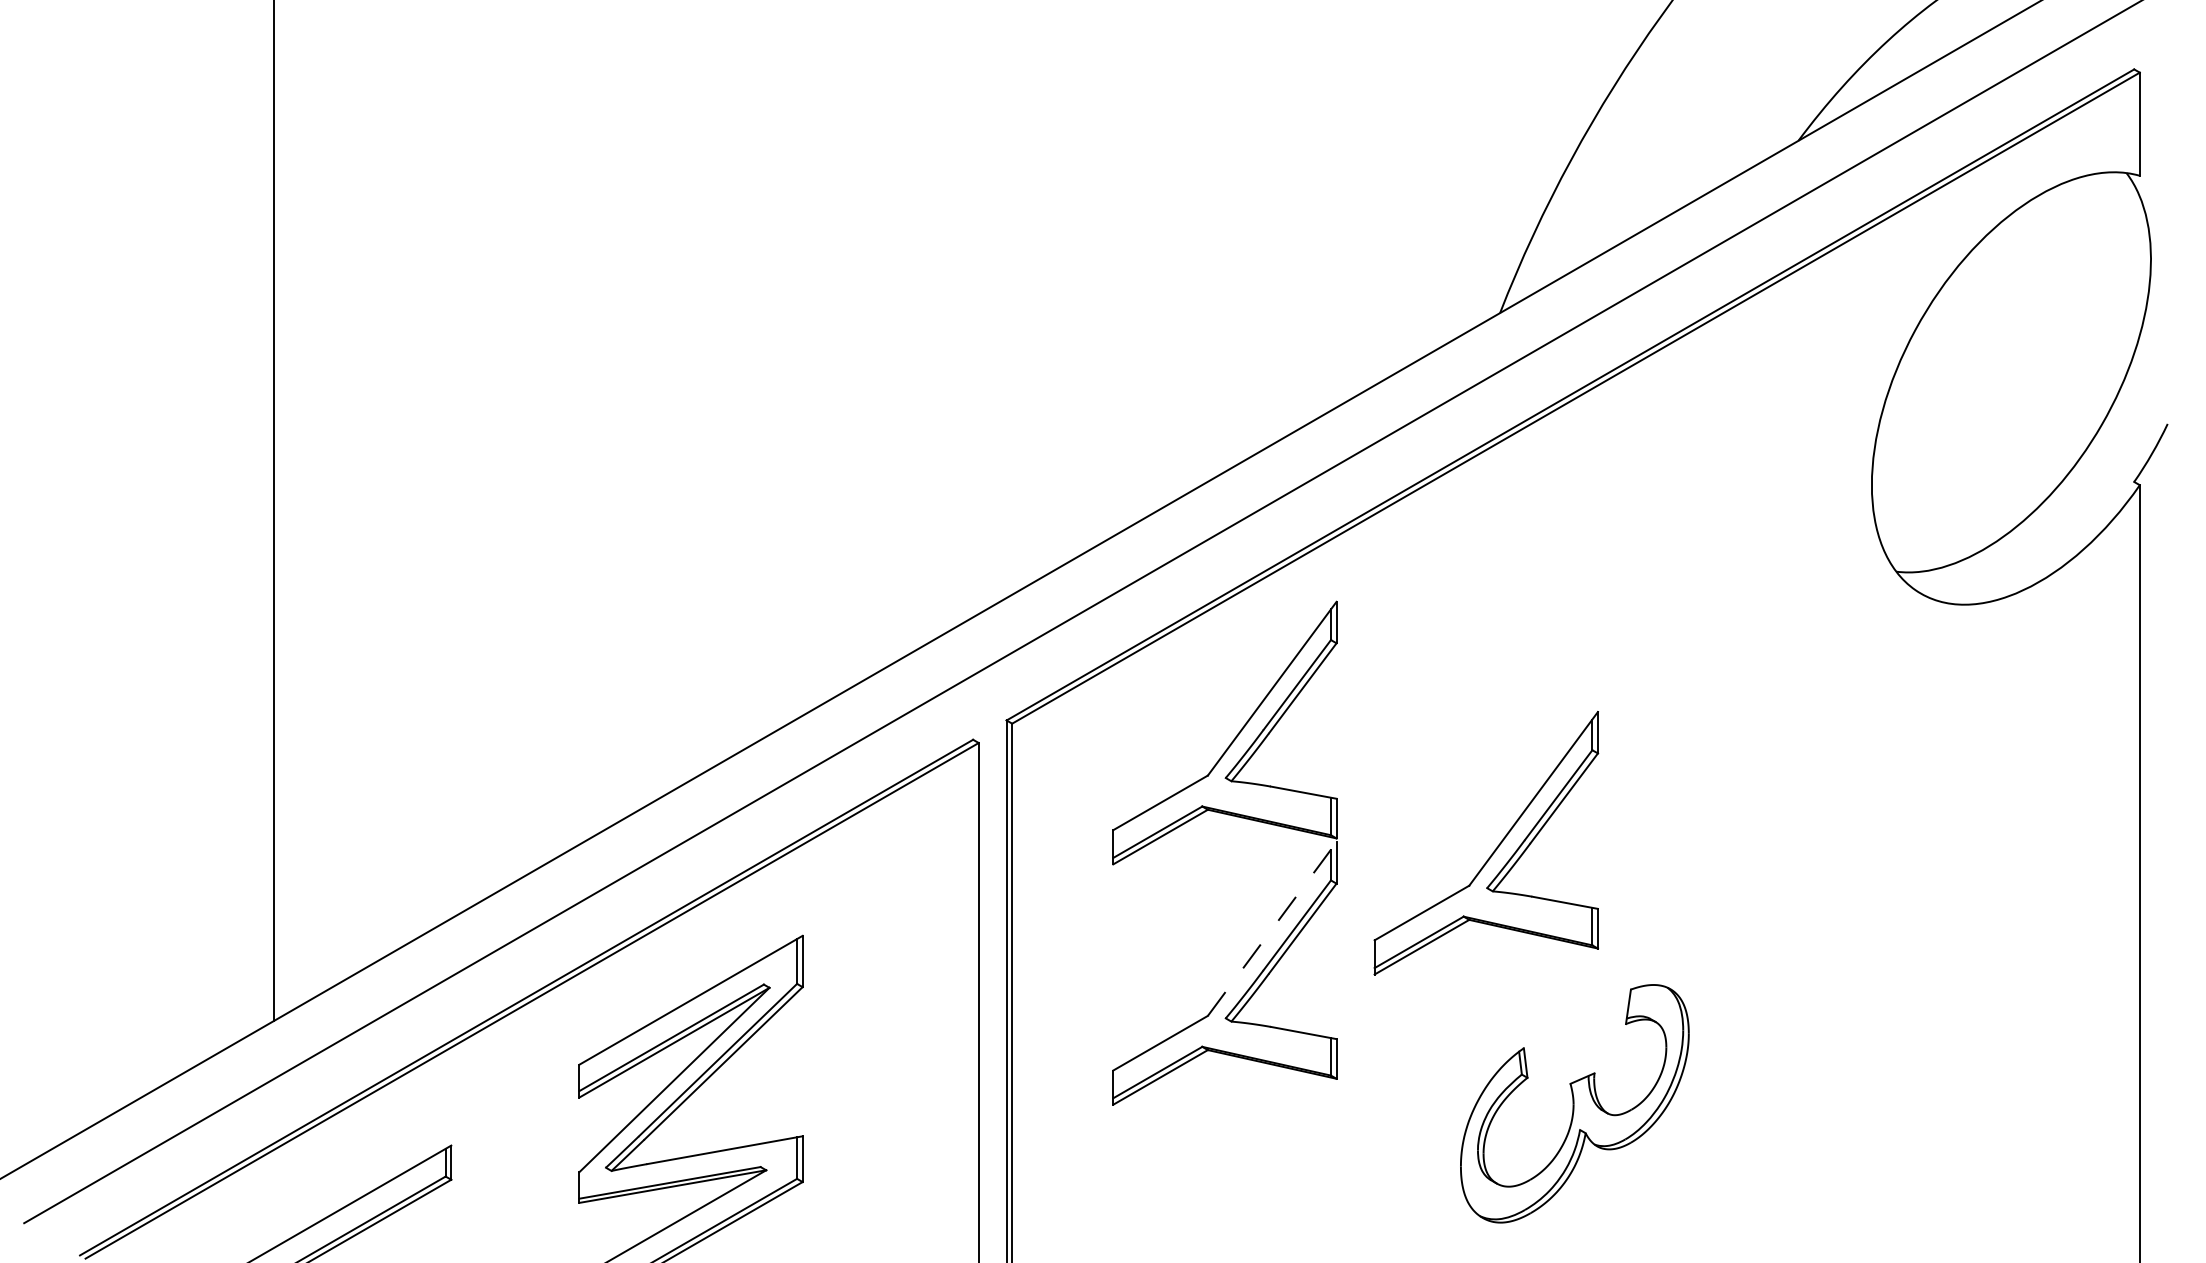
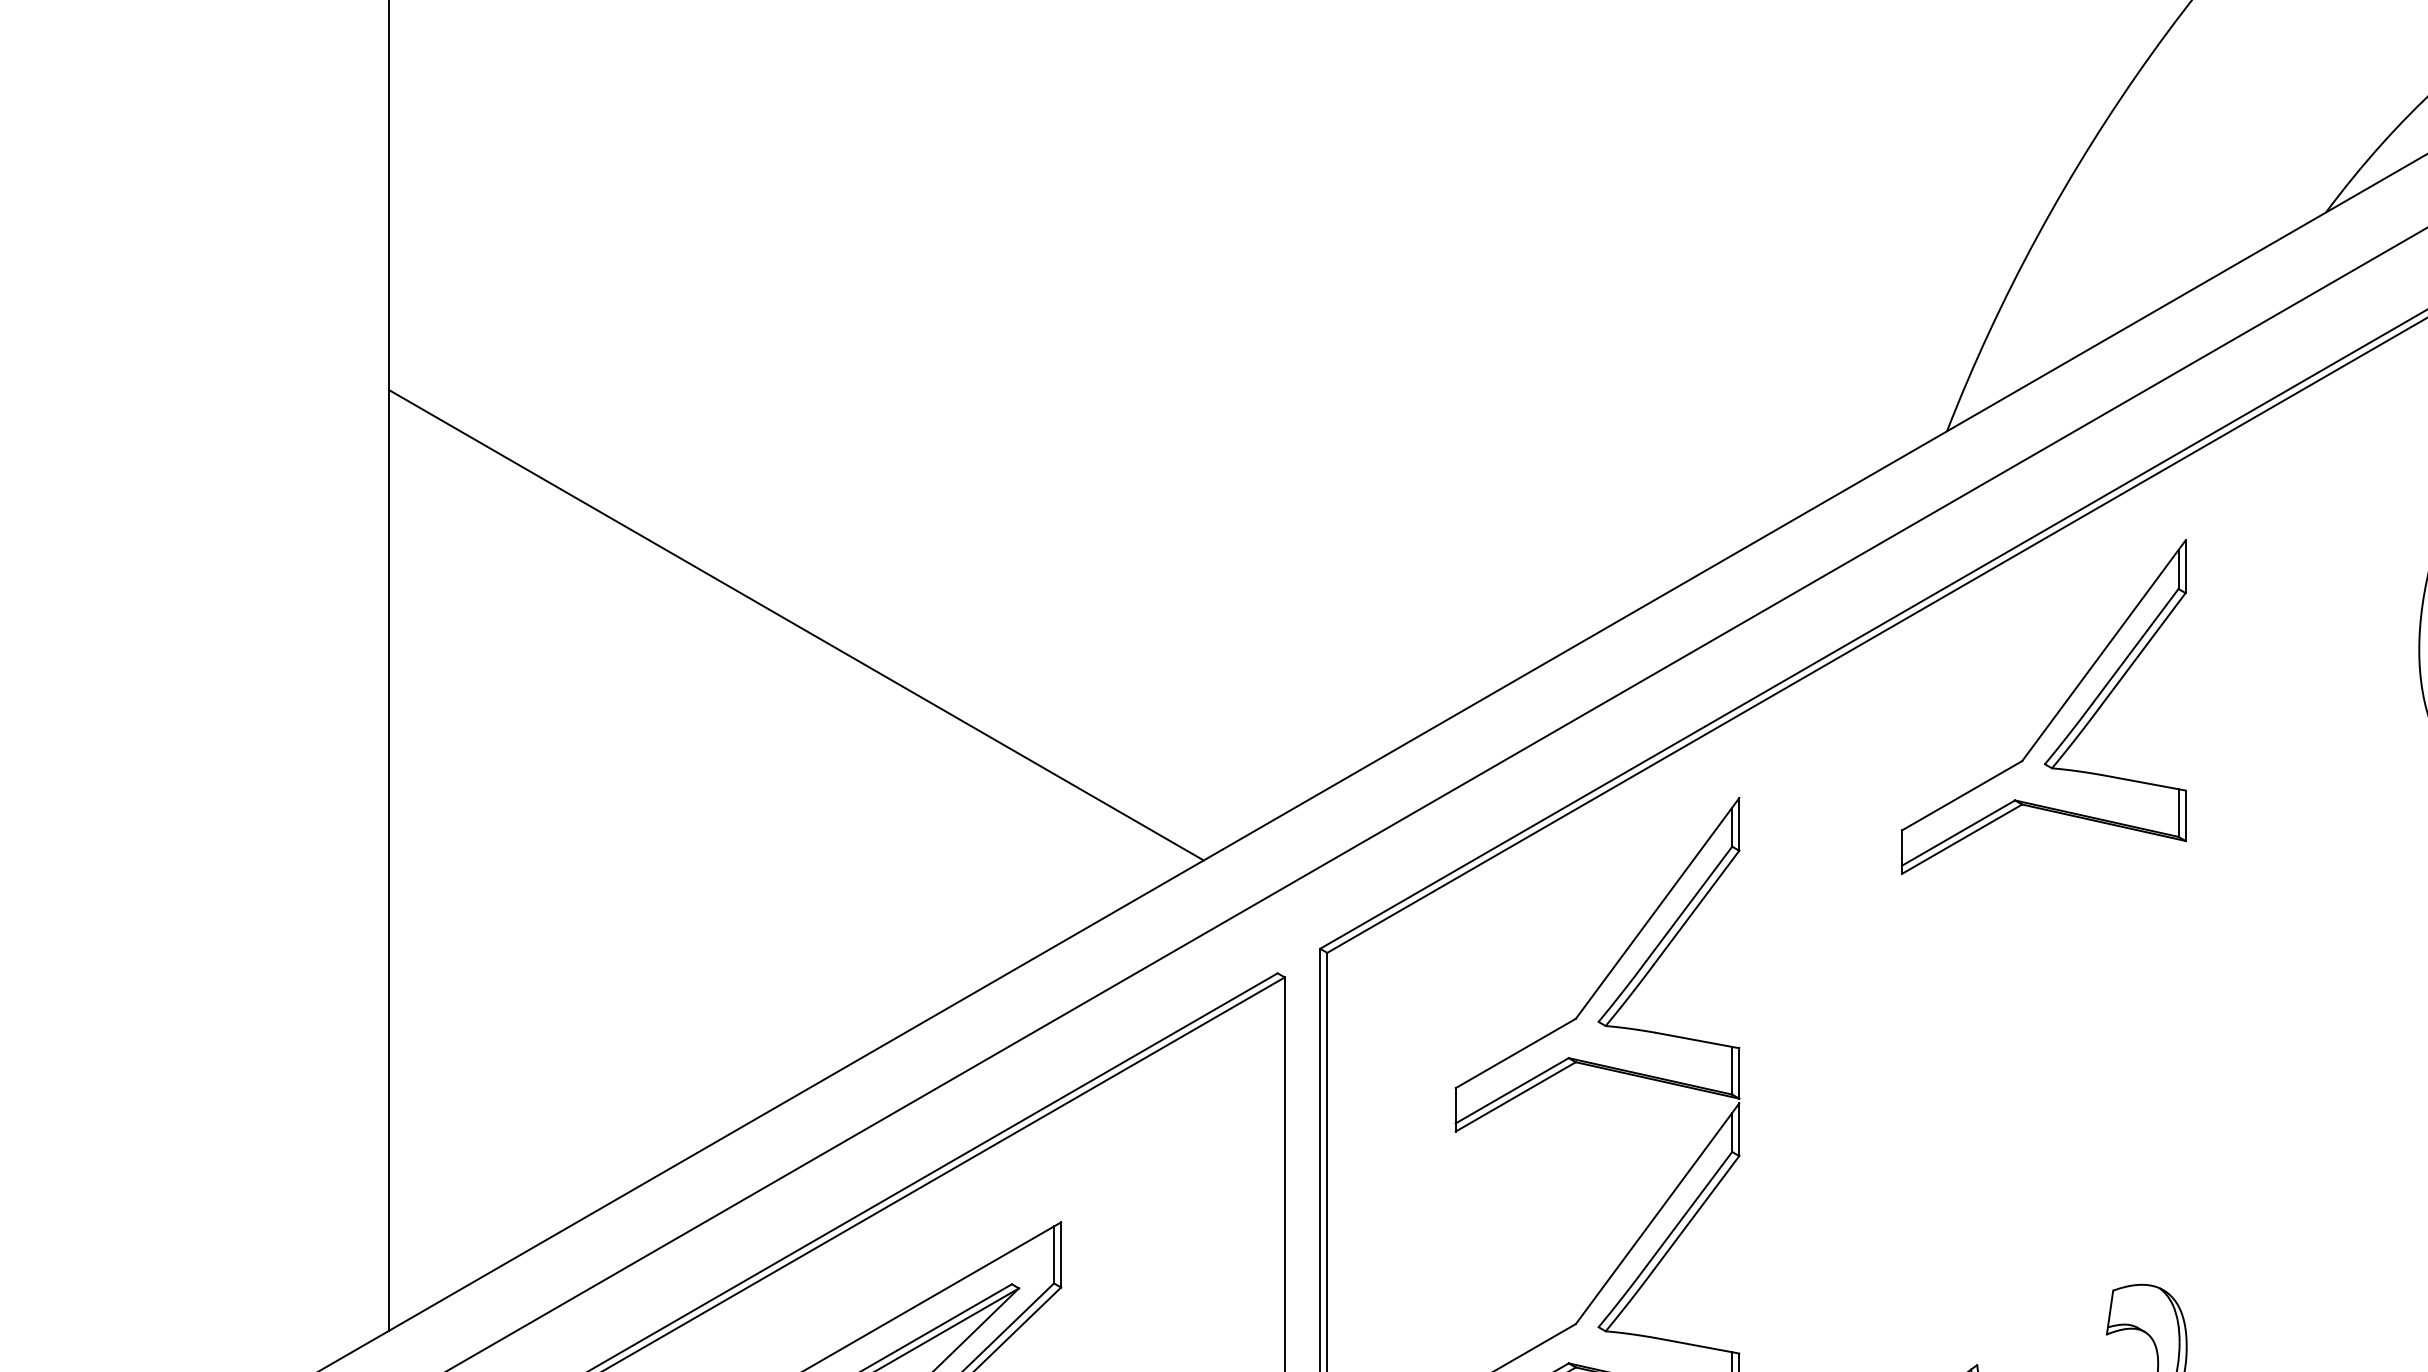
line: (593, 465) -> (795, 624), added
part: (1494, 849) -> (2054, 715), moved
line: (1272, 928) -> (1657, 1213), dashed -> solid

